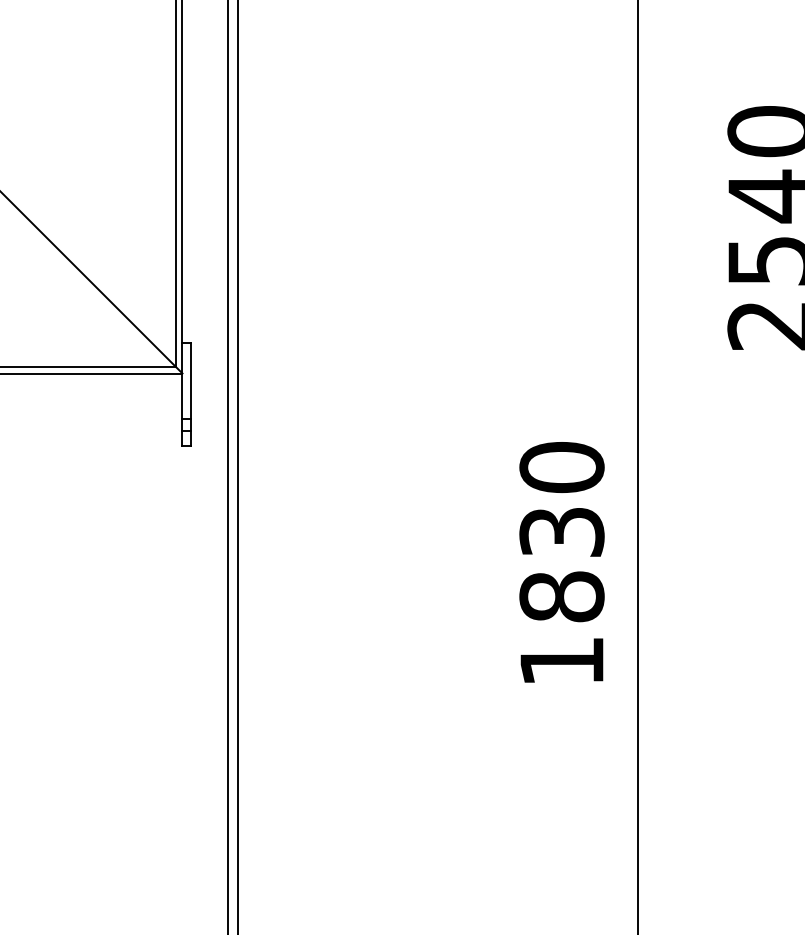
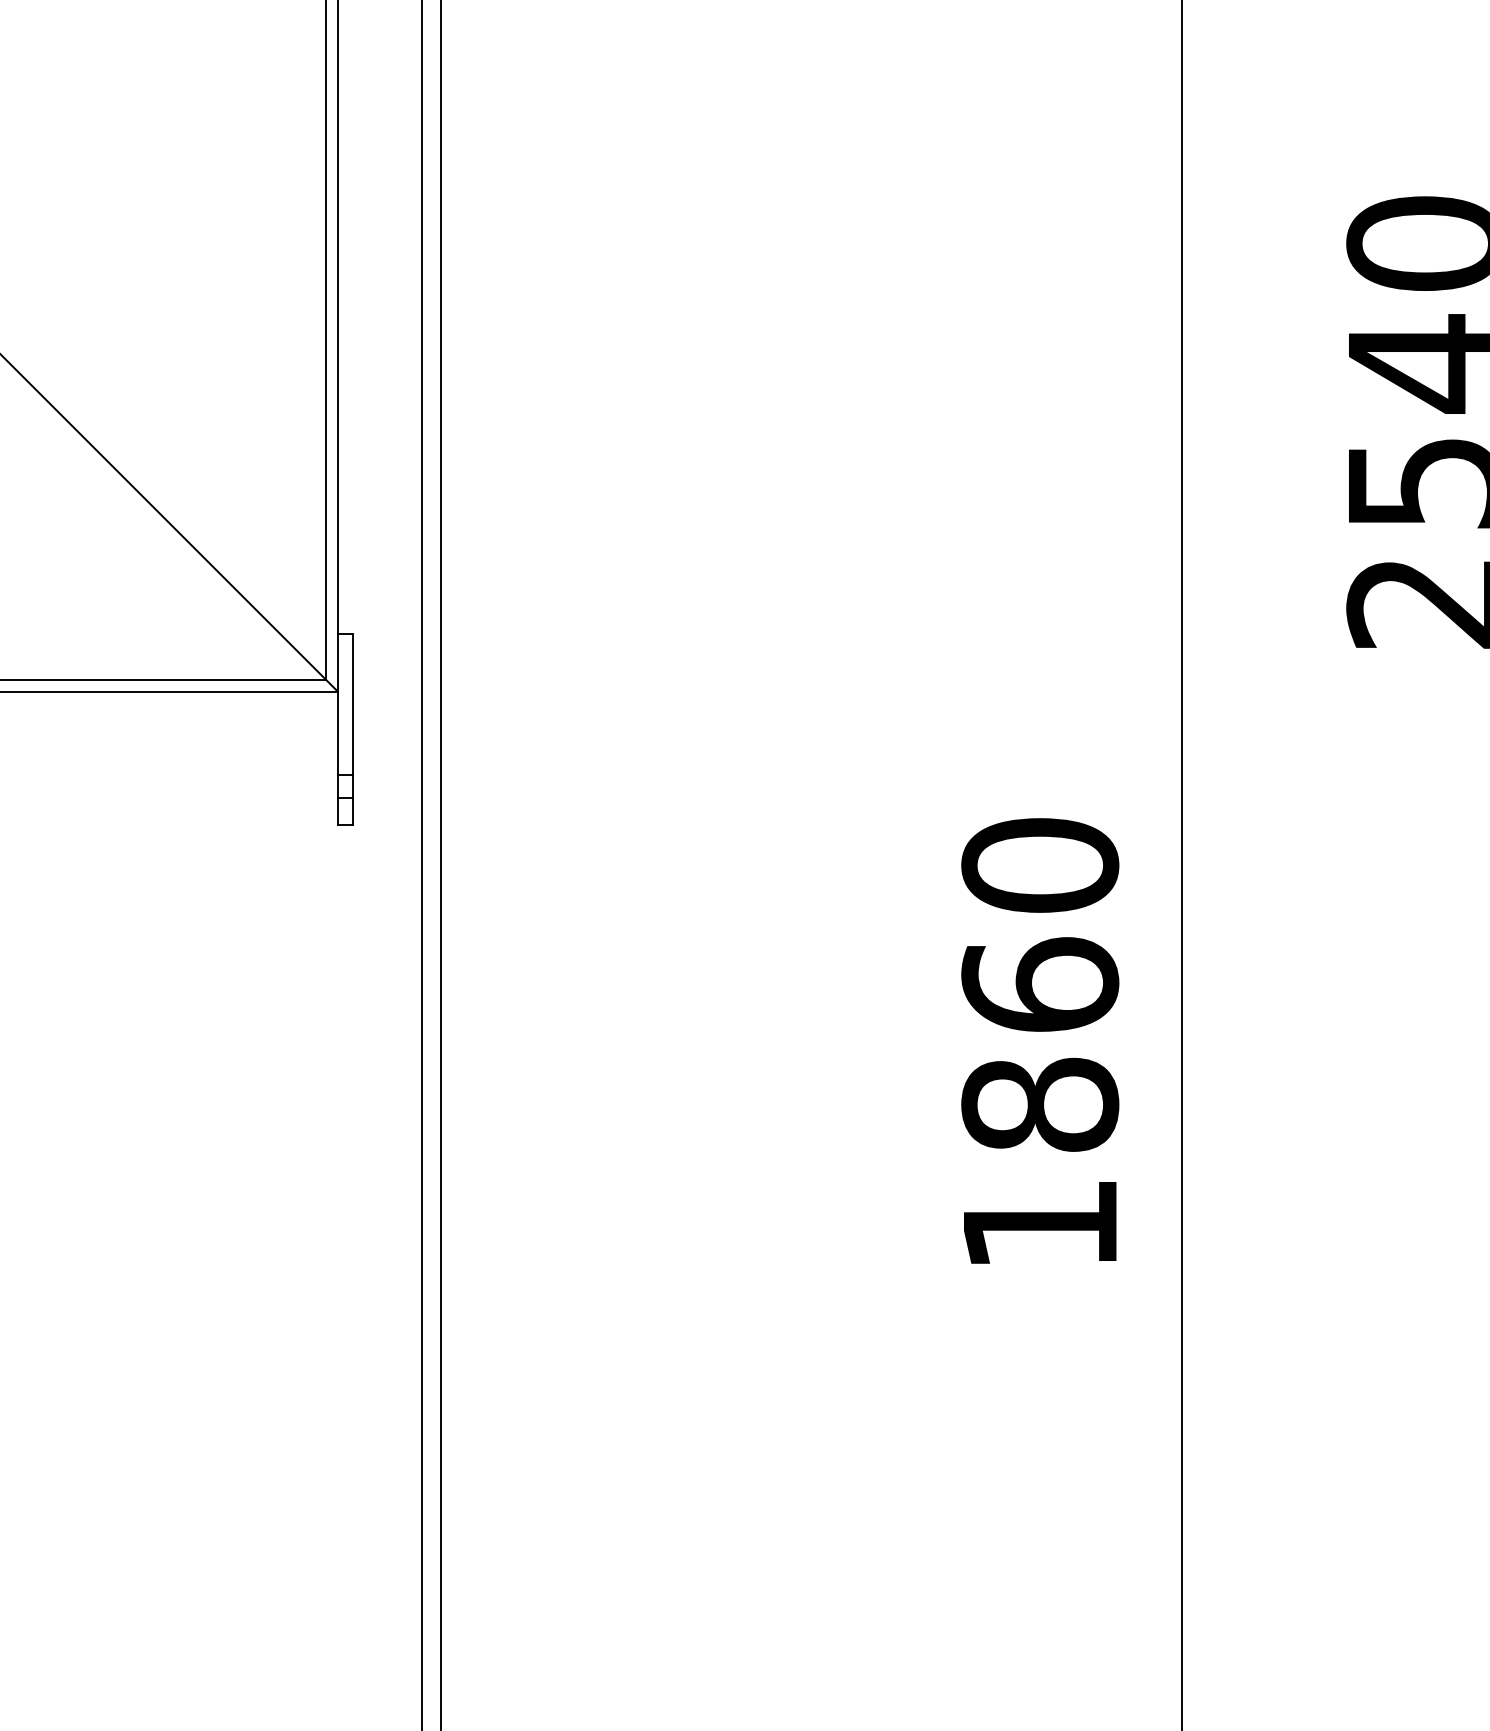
text: (561, 531) -> (1039, 983), 1830 -> 1860

